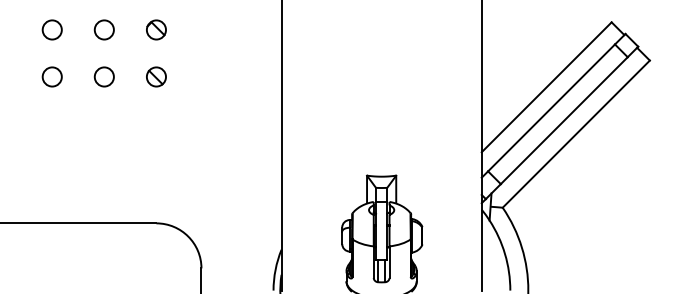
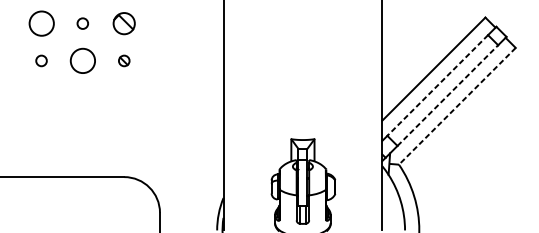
circle: (51, 29) -> (41, 23), size x1.6
circle: (103, 29) -> (82, 23), size x0.7
part: (156, 29) -> (124, 23), size x1.4
circle: (51, 76) -> (41, 60), size x0.7
circle: (103, 76) -> (82, 60), size x1.6
part: (156, 76) -> (124, 60), size x0.7
line: (551, 107) -> (437, 85), solid -> dashed
line: (564, 120) -> (448, 95), solid -> dashed
line: (575, 134) -> (456, 106), solid -> dashed

